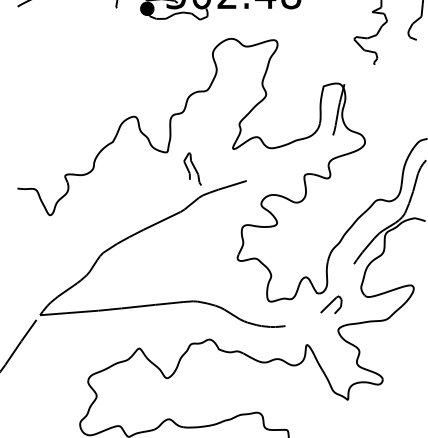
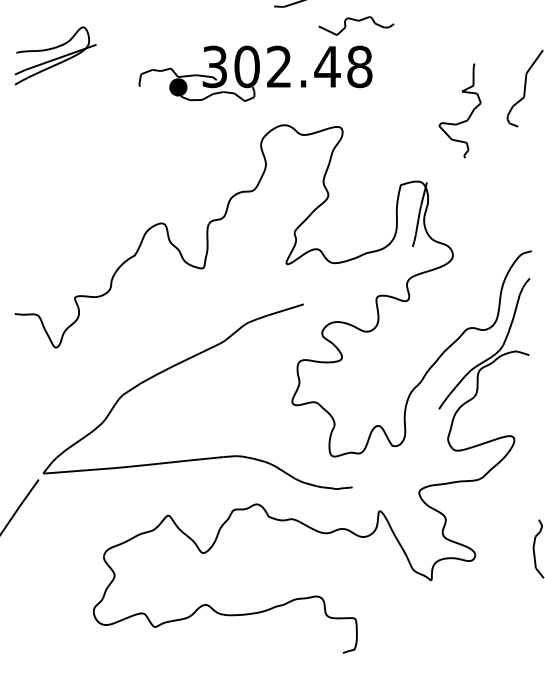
curve: (194, 168) -> (237, 288), removed
curve: (331, 304) -> (410, 459), removed

